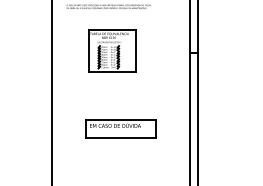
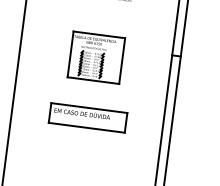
part: (112, 50) -> (96, 57), moved
part: (120, 128) -> (87, 117), moved

